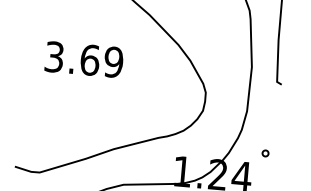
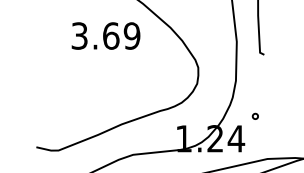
text: (83, 59) -> (105, 35), moved

